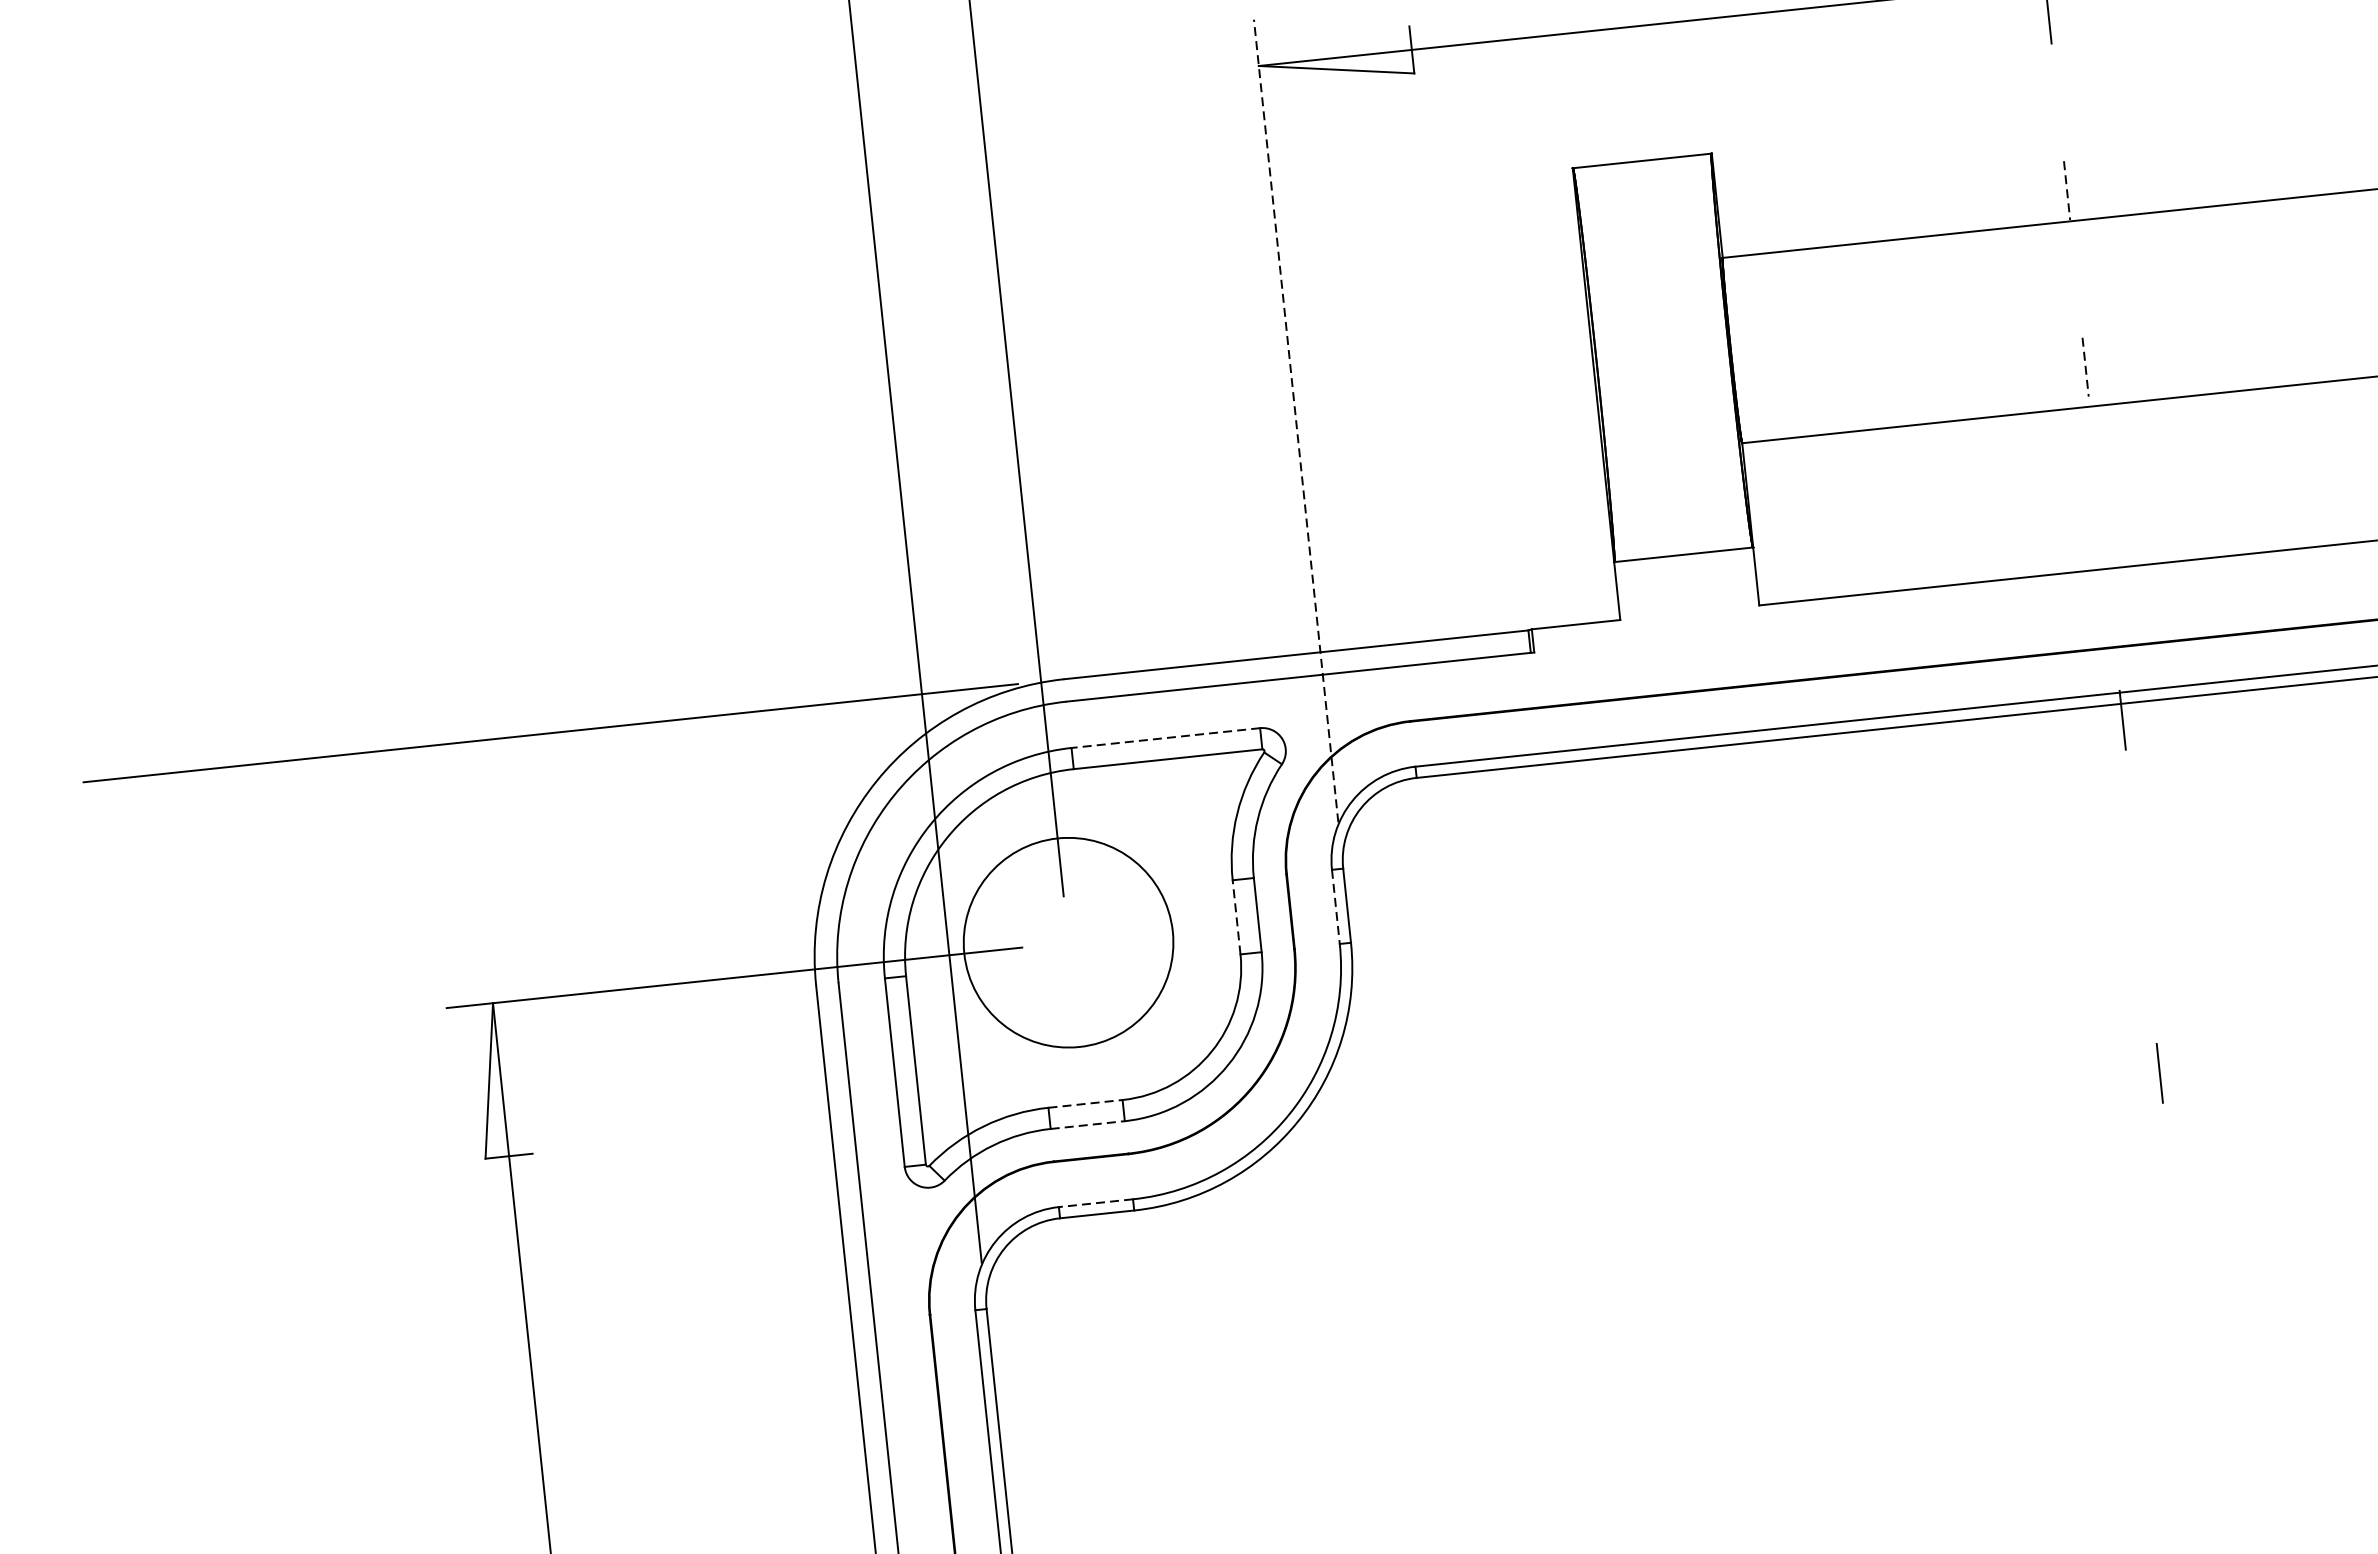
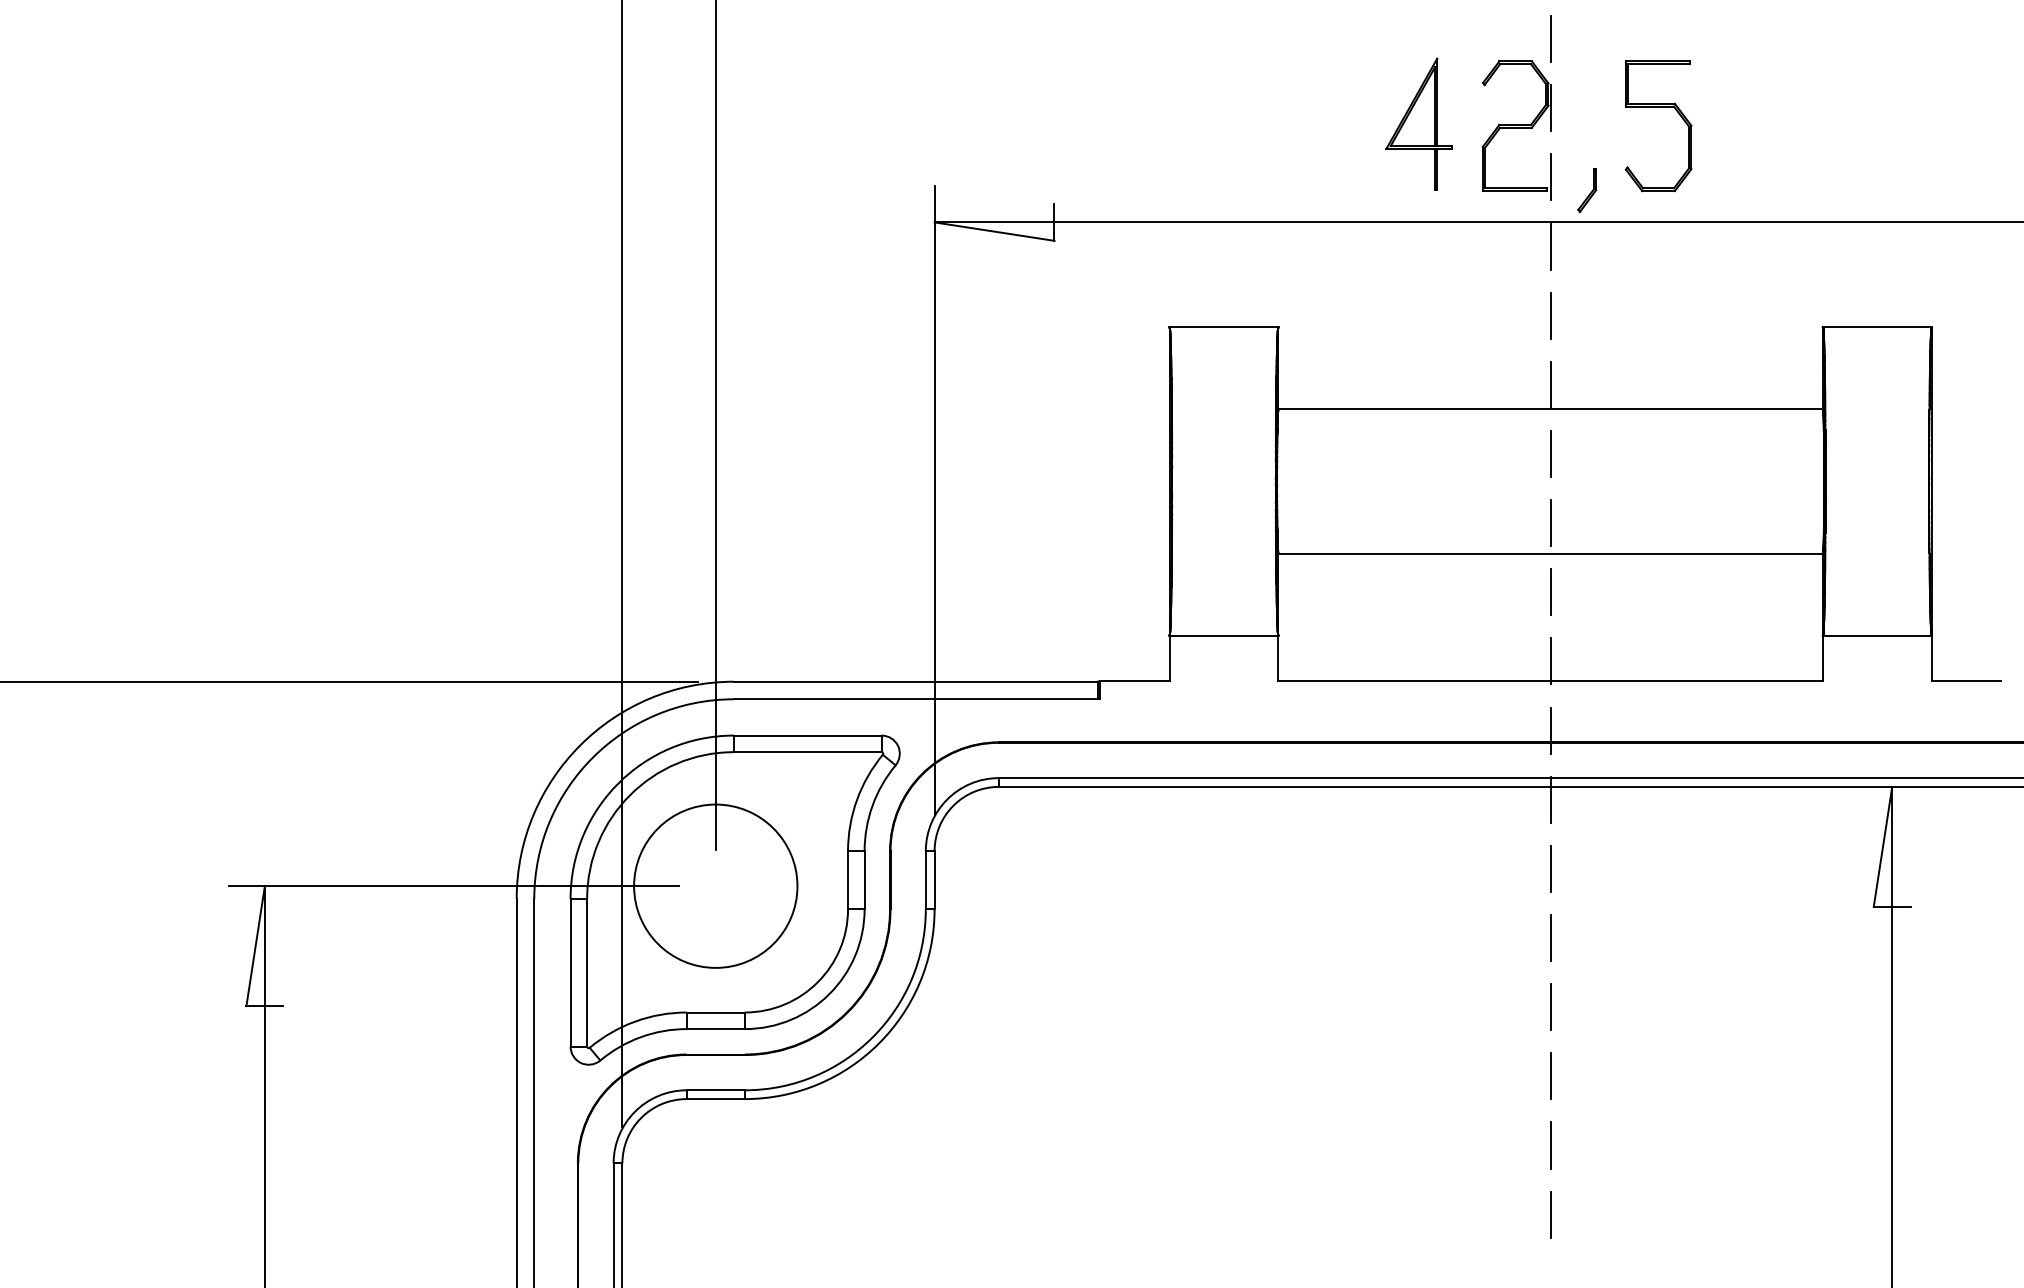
line: (2057, 102) -> (1550, 315), added
line: (2066, 191) -> (1550, 385), dashed -> solid
line: (2076, 278) -> (1550, 453), added
line: (2085, 367) -> (1550, 523), dashed -> solid
line: (1296, 420) -> (934, 500), dashed -> solid
line: (2094, 454) -> (1550, 591), added
line: (2103, 543) -> (1550, 661), added
line: (2113, 631) -> (1550, 730), added
line: (1165, 737) -> (807, 735), dashed -> solid
line: (2131, 808) -> (1550, 868), added
line: (2140, 896) -> (1550, 937), added
line: (1335, 907) -> (925, 880), dashed -> solid
line: (1237, 916) -> (848, 879), dashed -> solid
line: (2150, 985) -> (1550, 1007), added
line: (1086, 1103) -> (716, 1012), dashed -> solid
line: (1088, 1125) -> (716, 1029), dashed -> solid
line: (2168, 1161) -> (1550, 1145), added
line: (1095, 1203) -> (715, 1090), dashed -> solid
line: (2178, 1249) -> (1550, 1214), added

